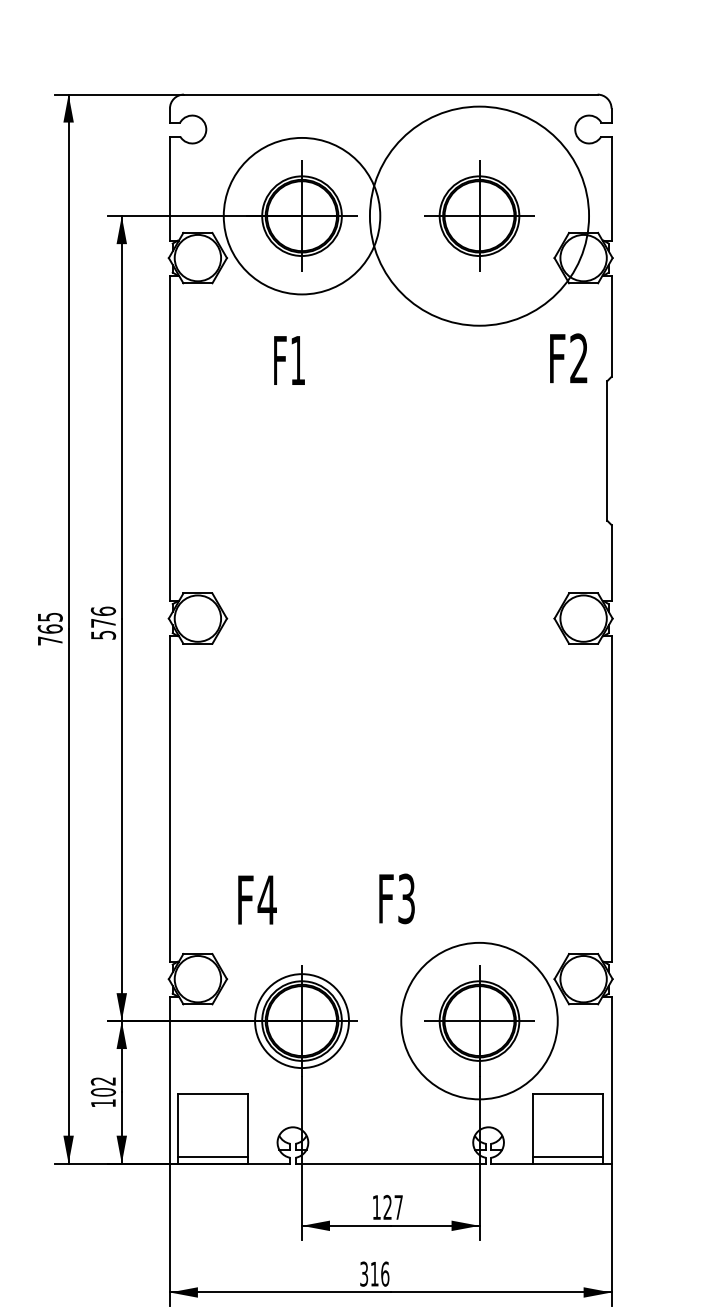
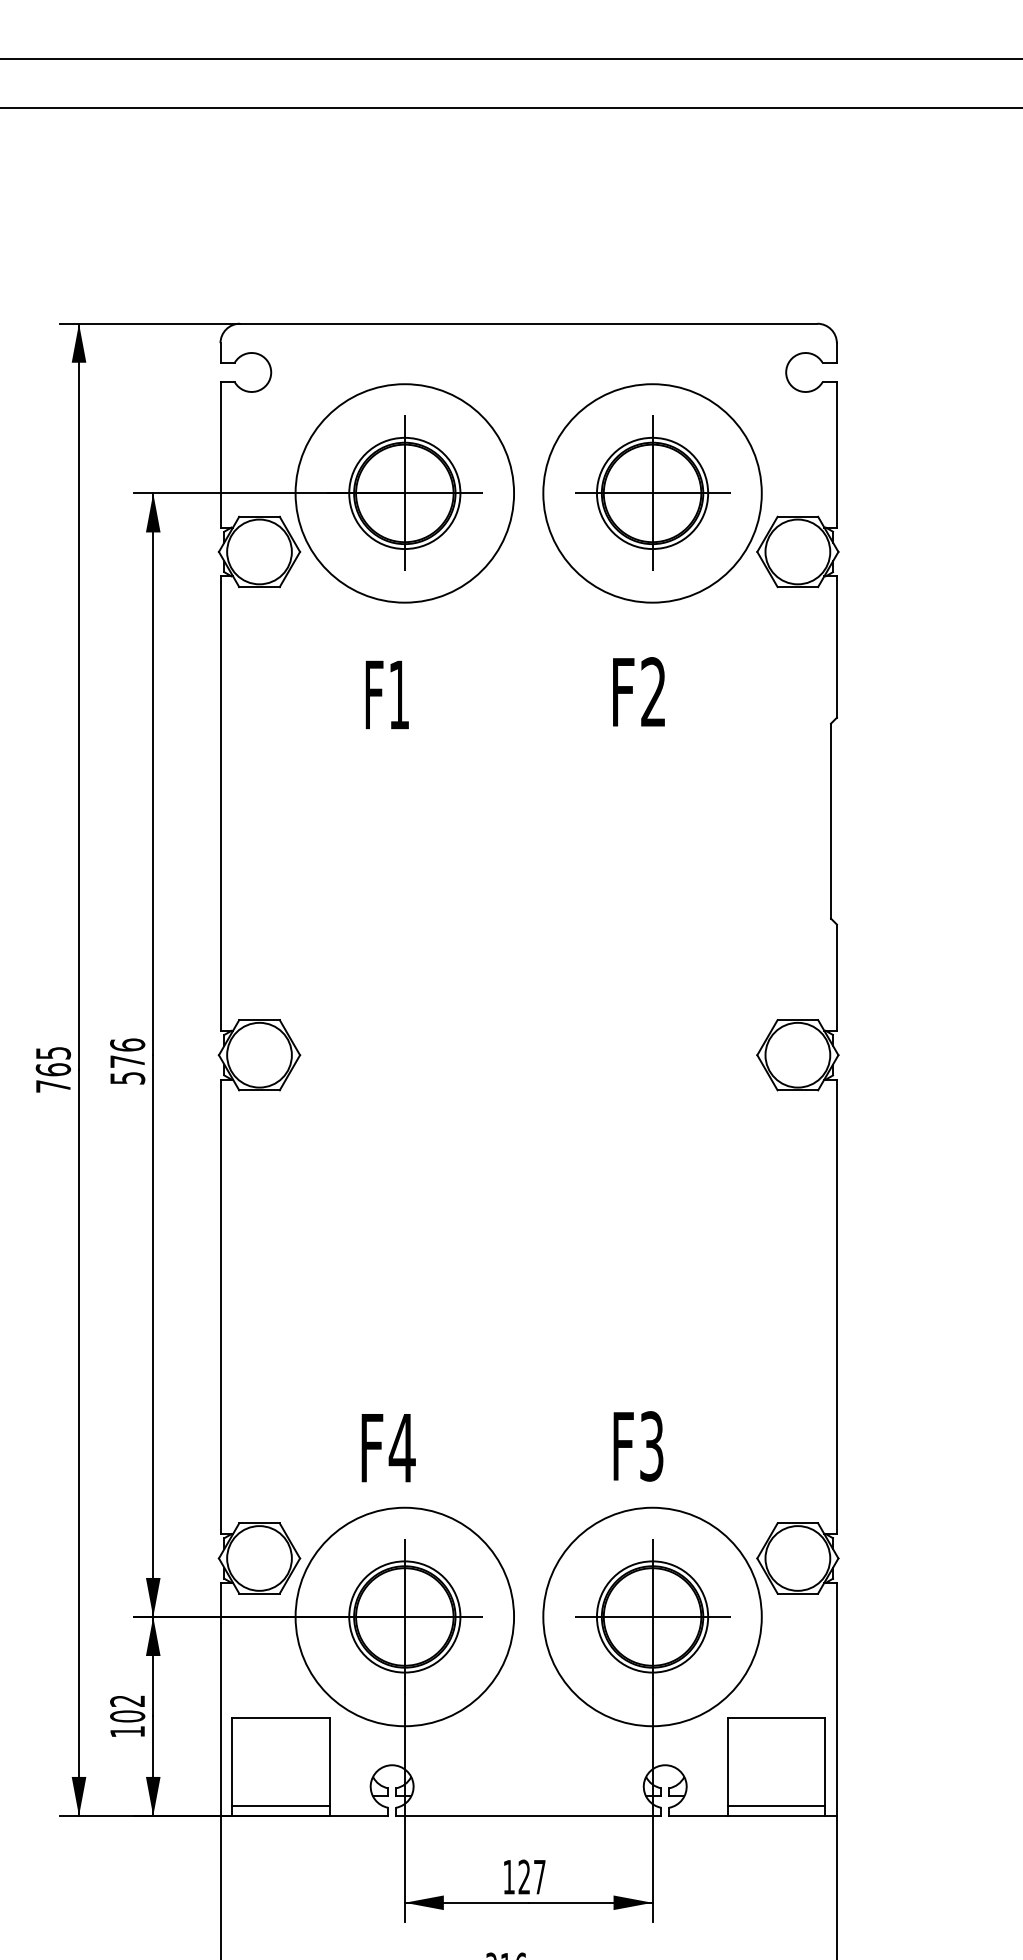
circle: (479, 216) -> (652, 493), size x0.71
text: (568, 358) -> (638, 691), moved
text: (397, 898) -> (638, 1446), moved
text: (257, 900) -> (388, 1448), moved
circle: (301, 1020) -> (404, 1616), size x1.67

